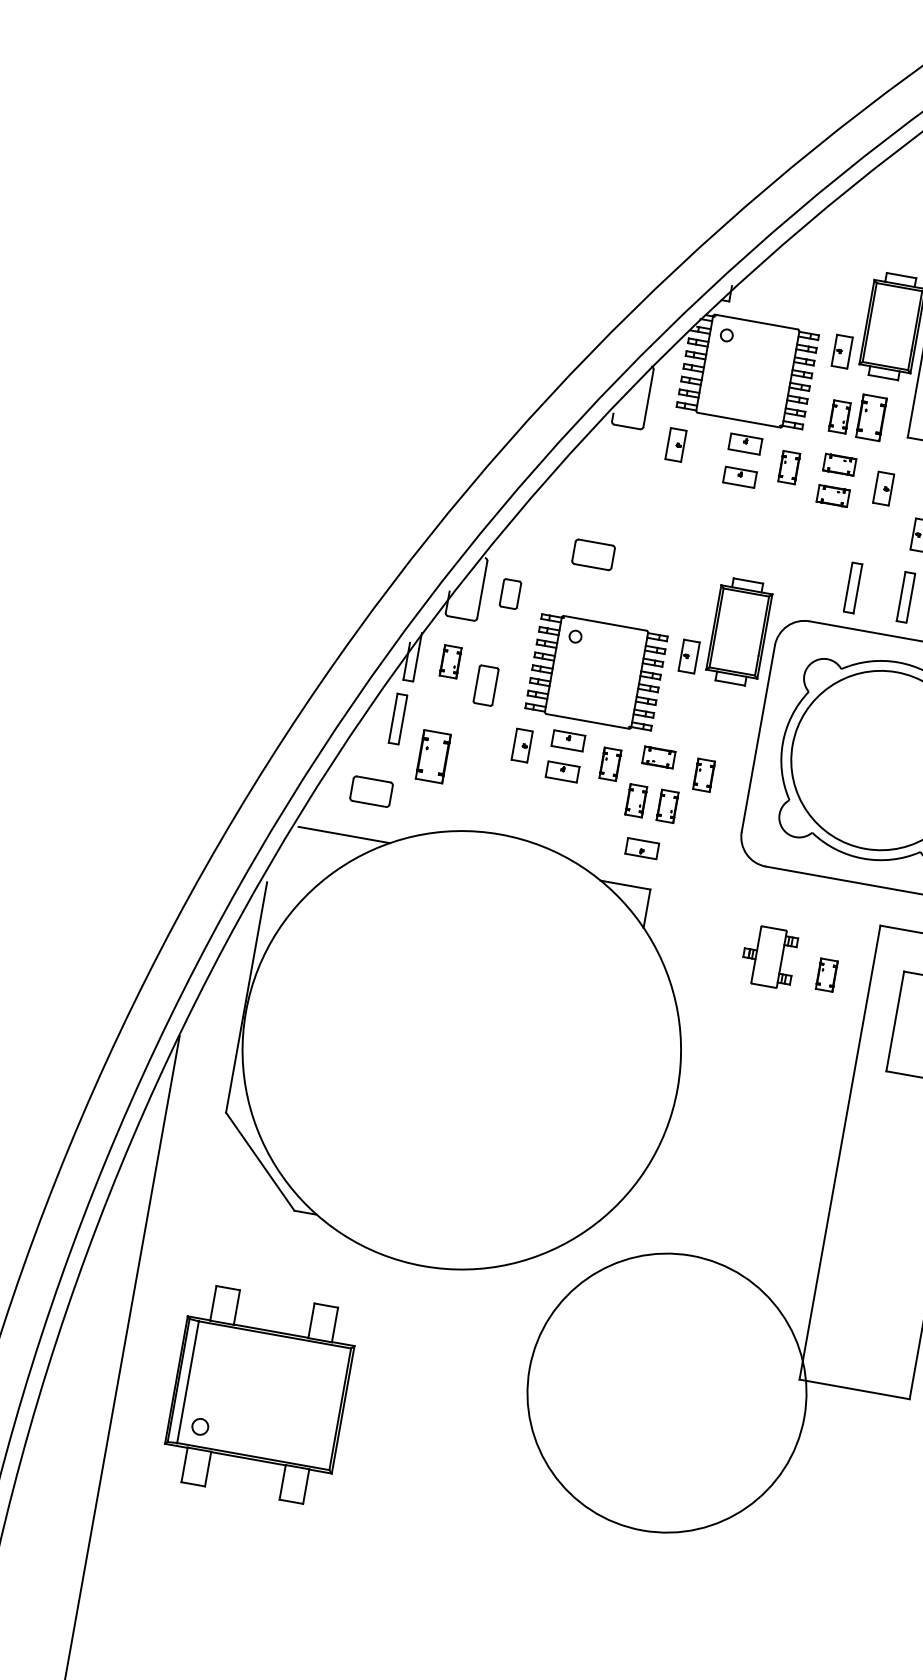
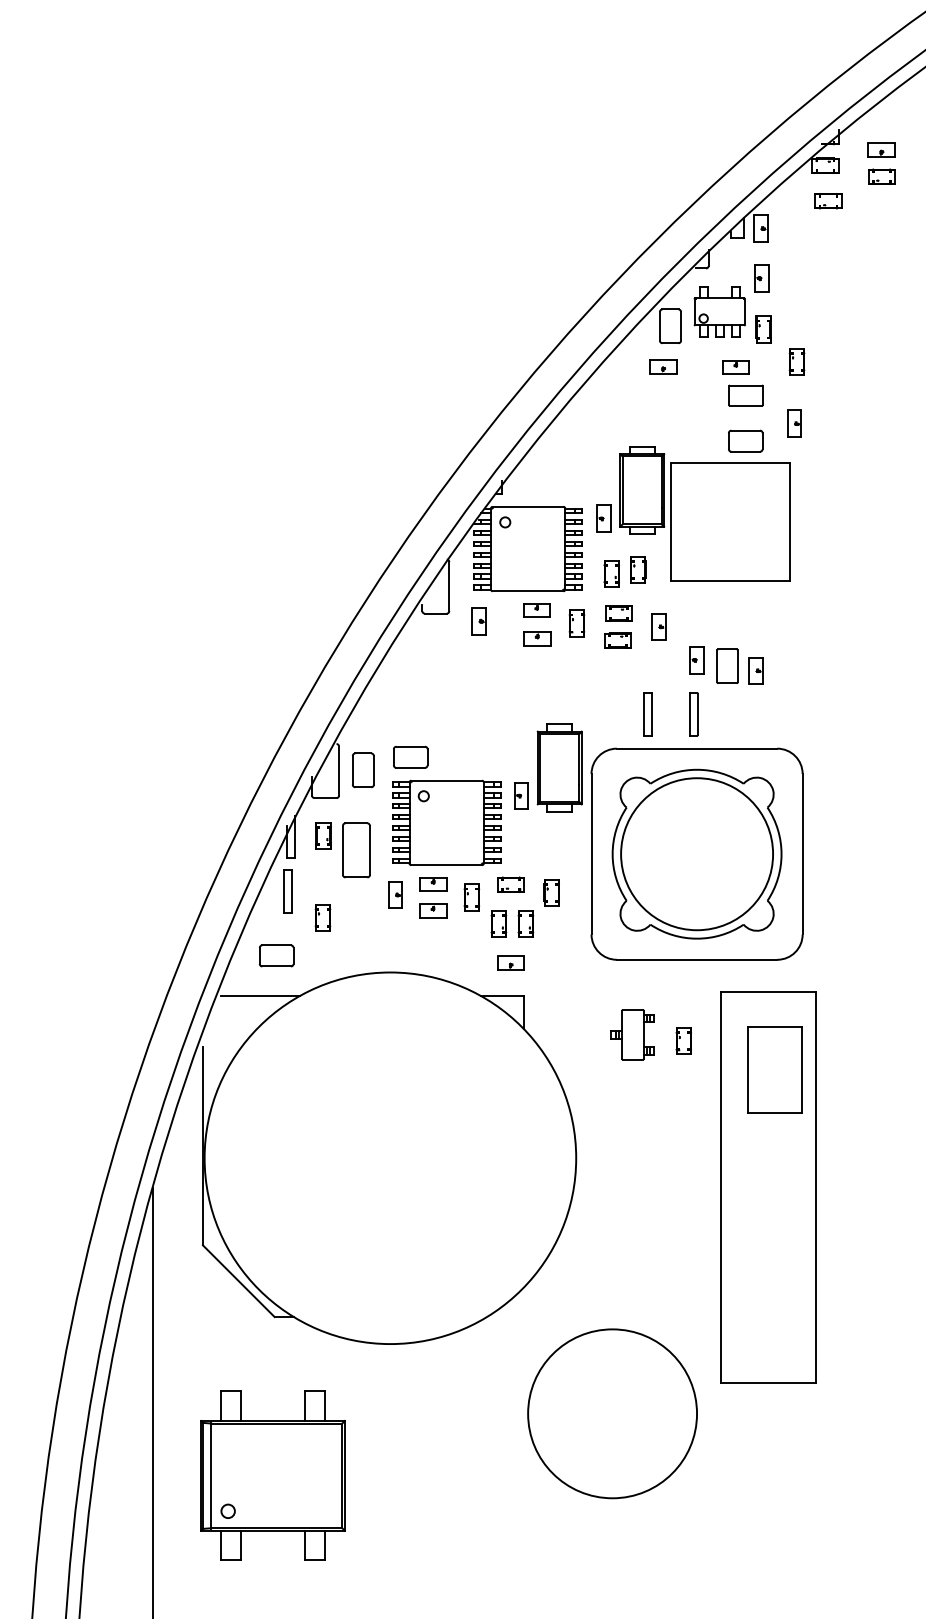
part: (871, 417) -> (638, 569), size x0.71
part: (593, 553) -> (410, 756), moved
part: (509, 594) -> (362, 770), size x1.43
part: (486, 685) -> (356, 850), size x1.67
part: (432, 756) -> (322, 917), size x0.62
circle: (666, 1392) -> (612, 1413), size x0.71

